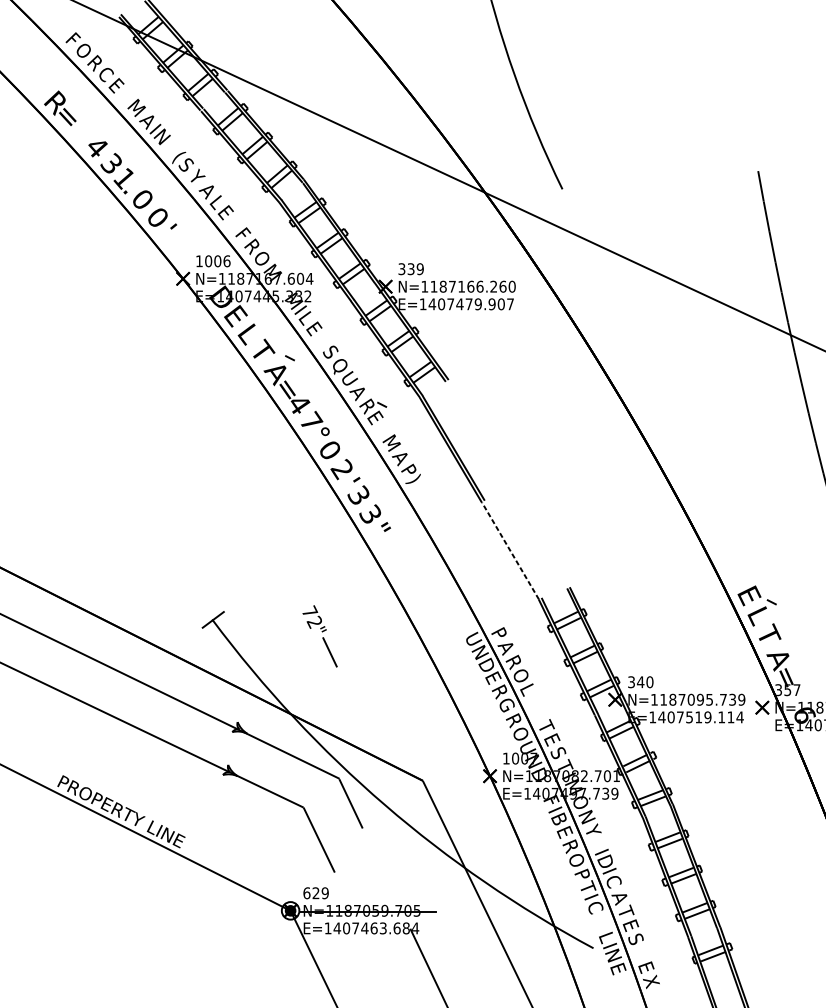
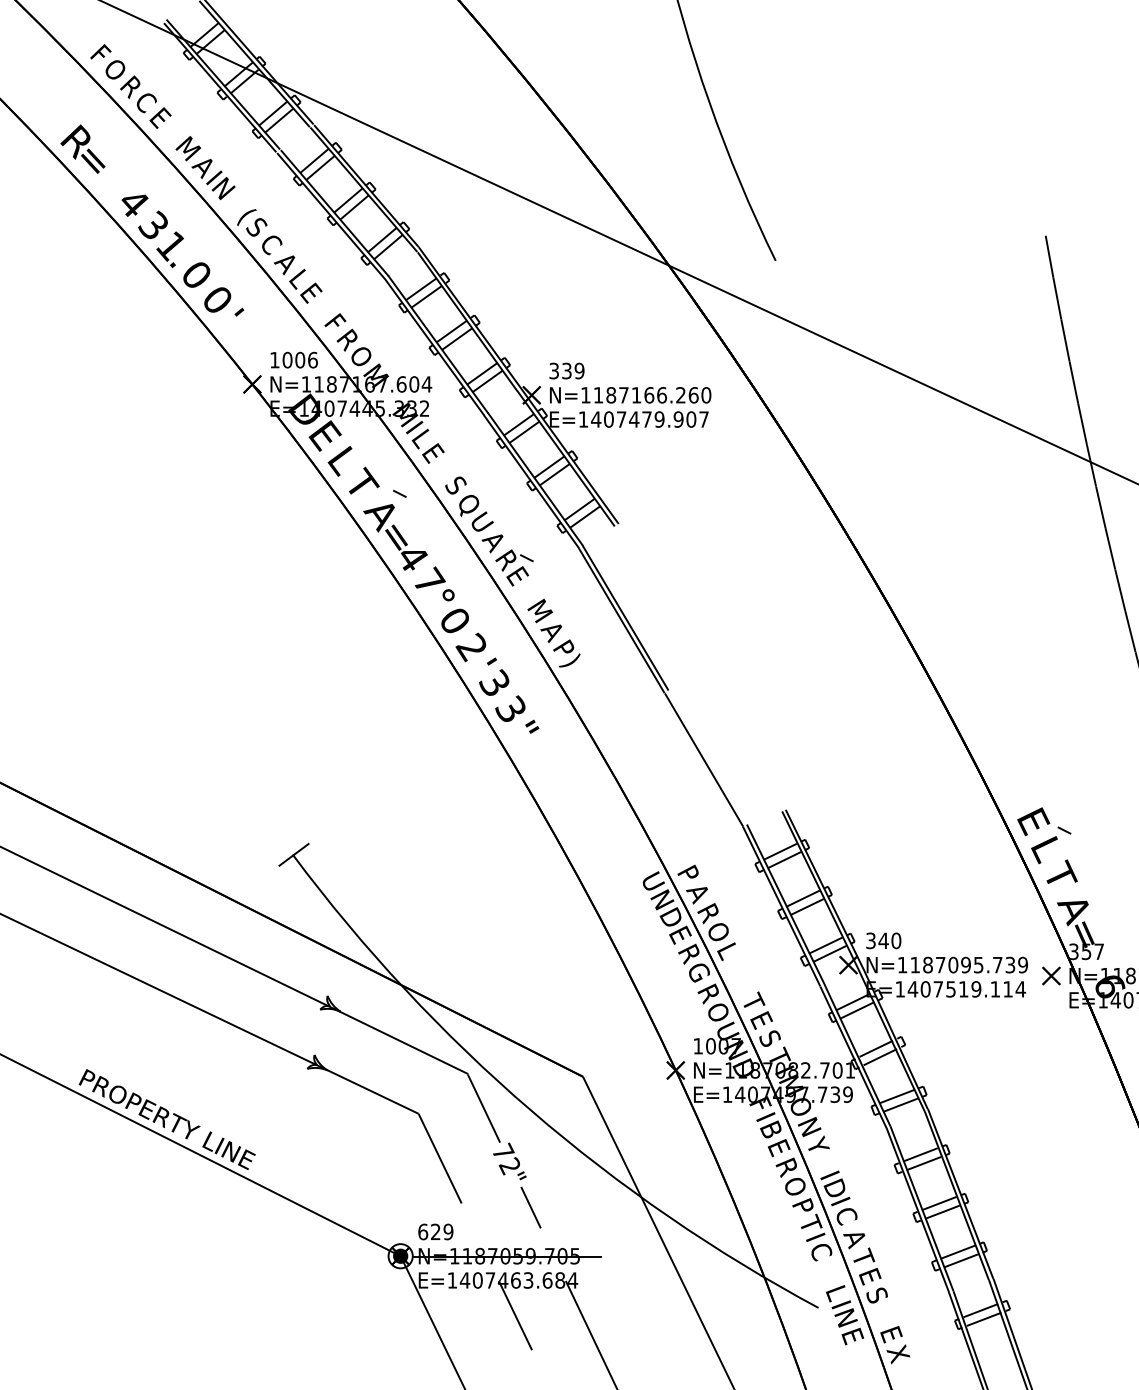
text: (197, 176) -> (272, 243), Y -> C
line: (510, 550) -> (703, 759), dashed -> solid
part: (320, 636) -> (517, 1185), moved
line: (373, 953) -> (515, 1315), added

